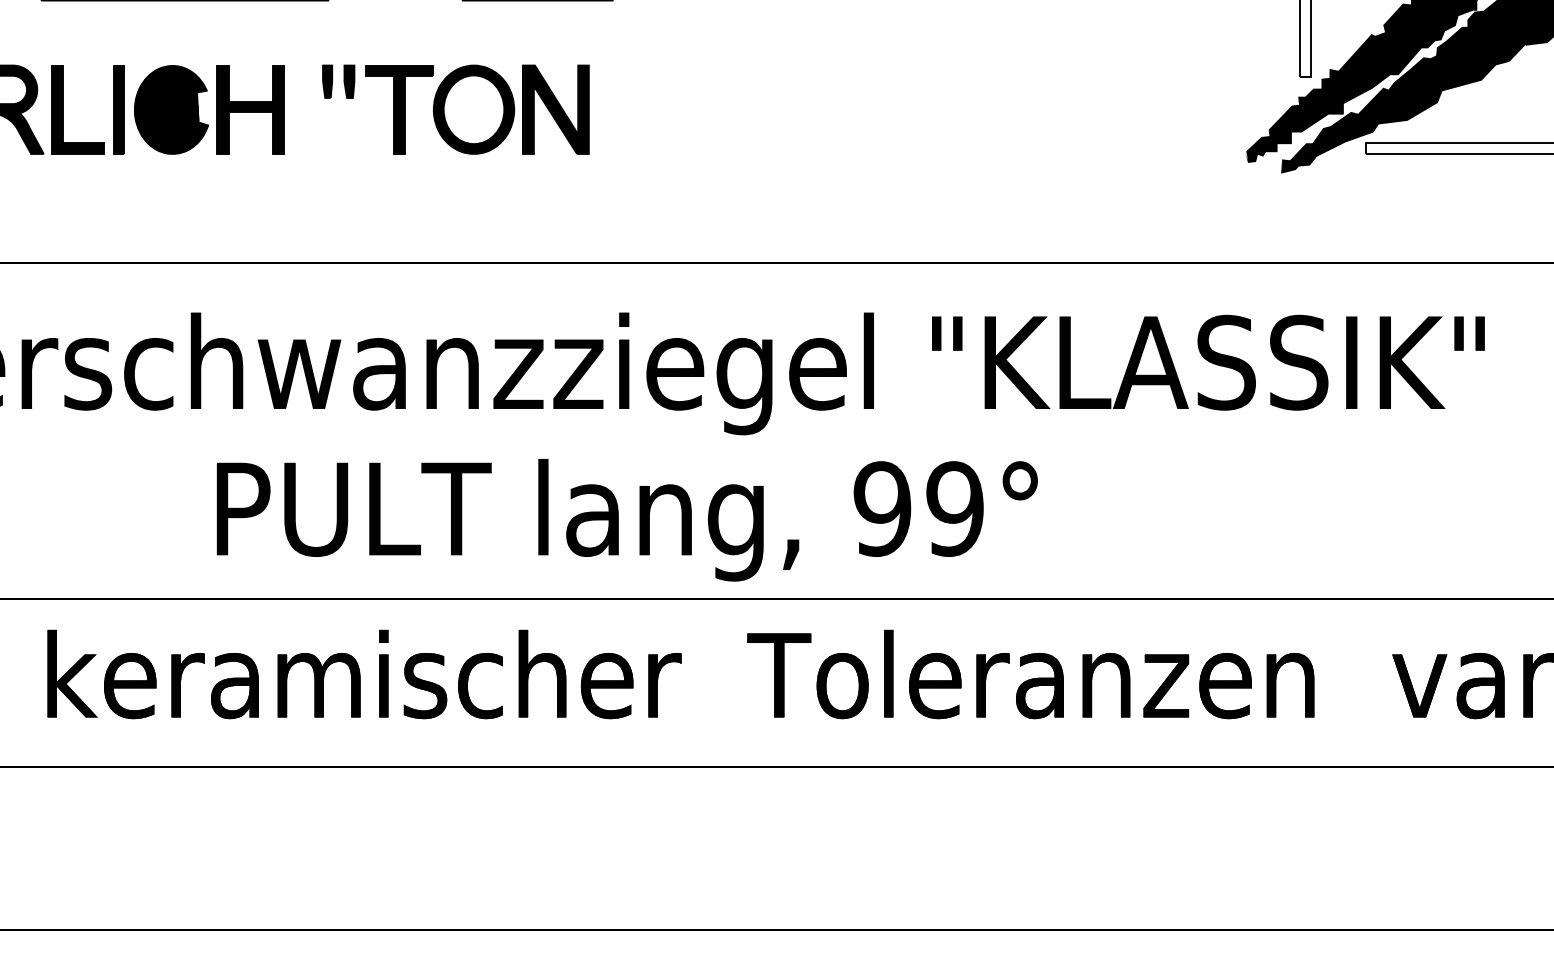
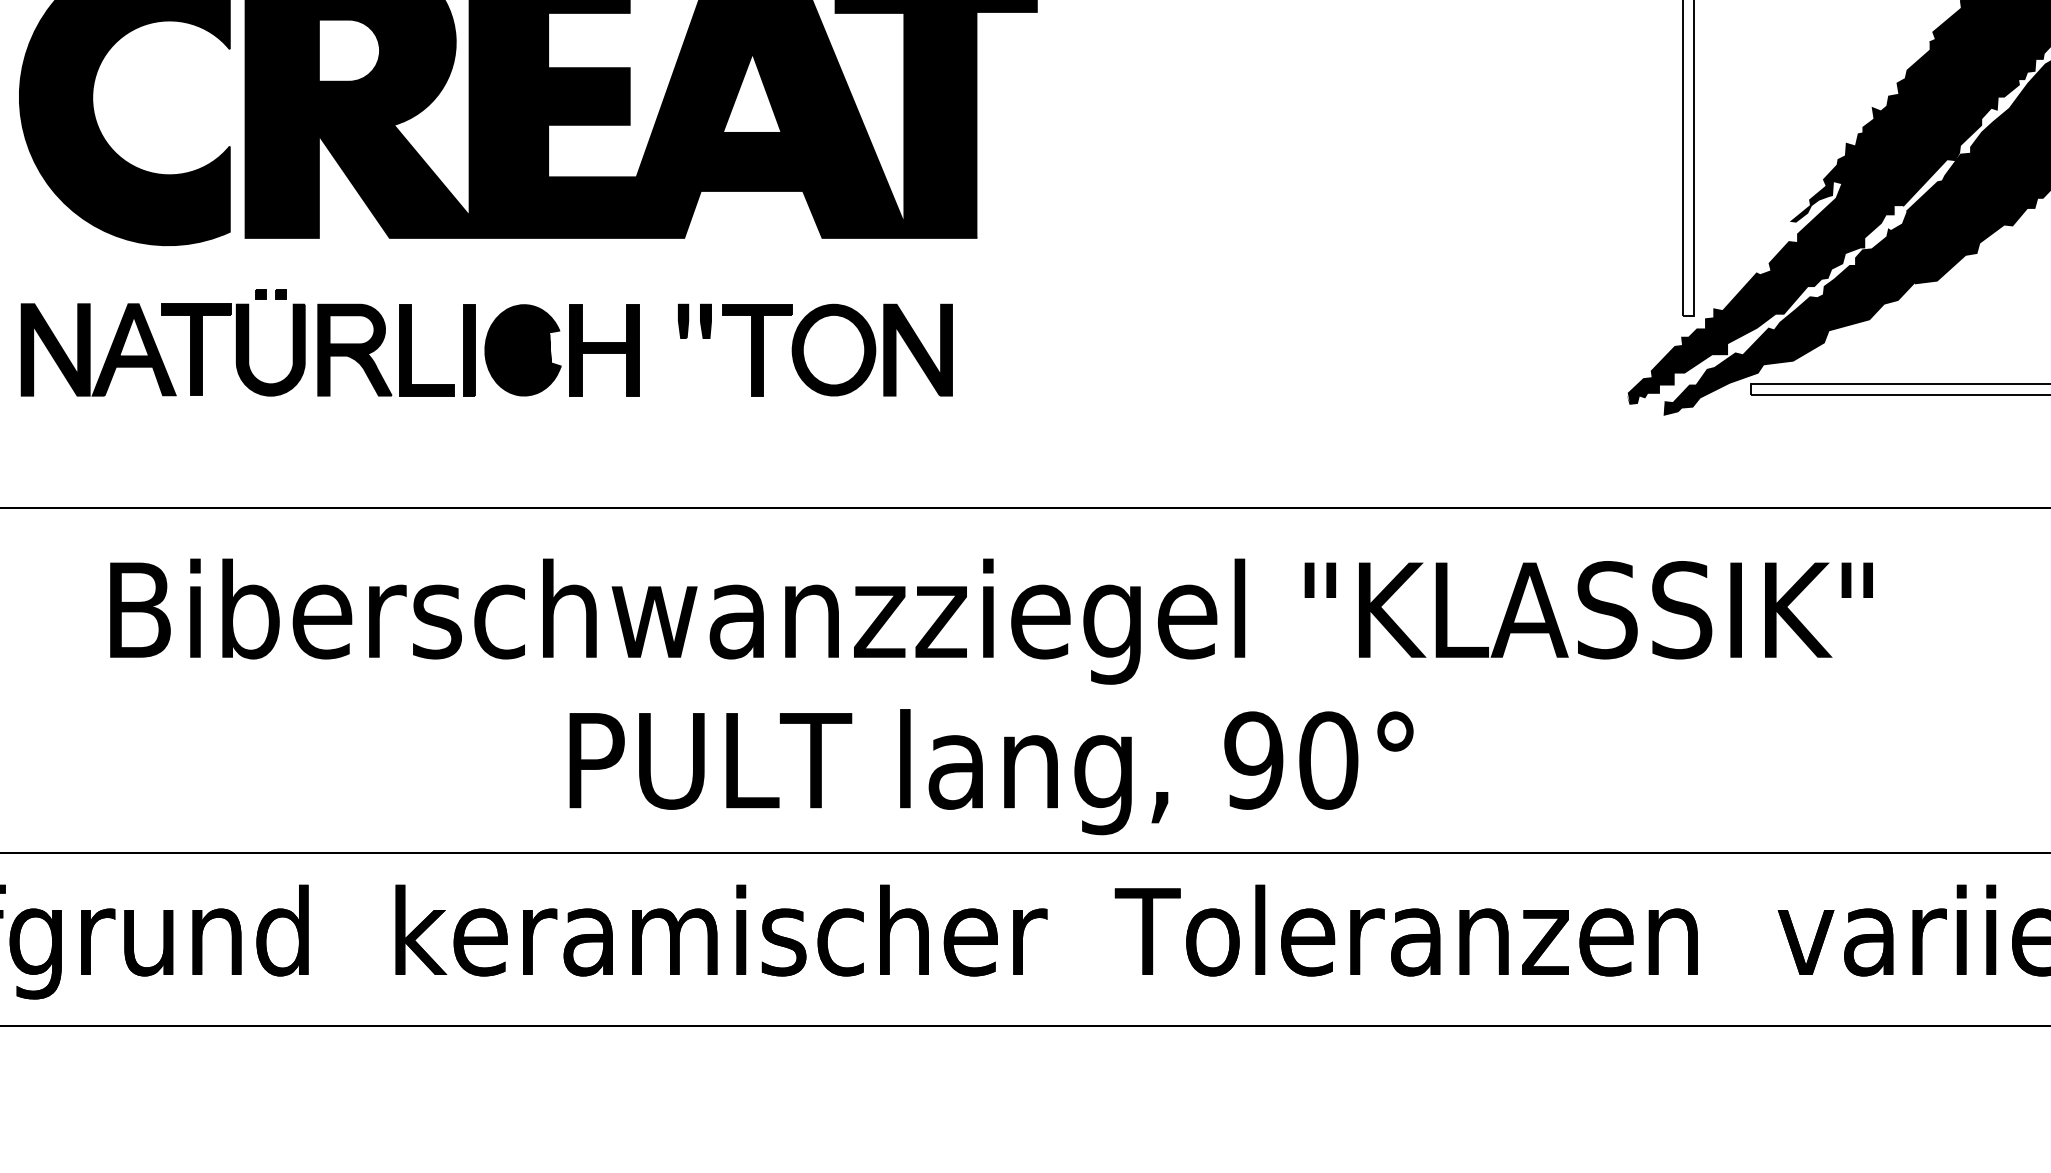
text: (955, 508) -> (1328, 760), 99° -> 90°

